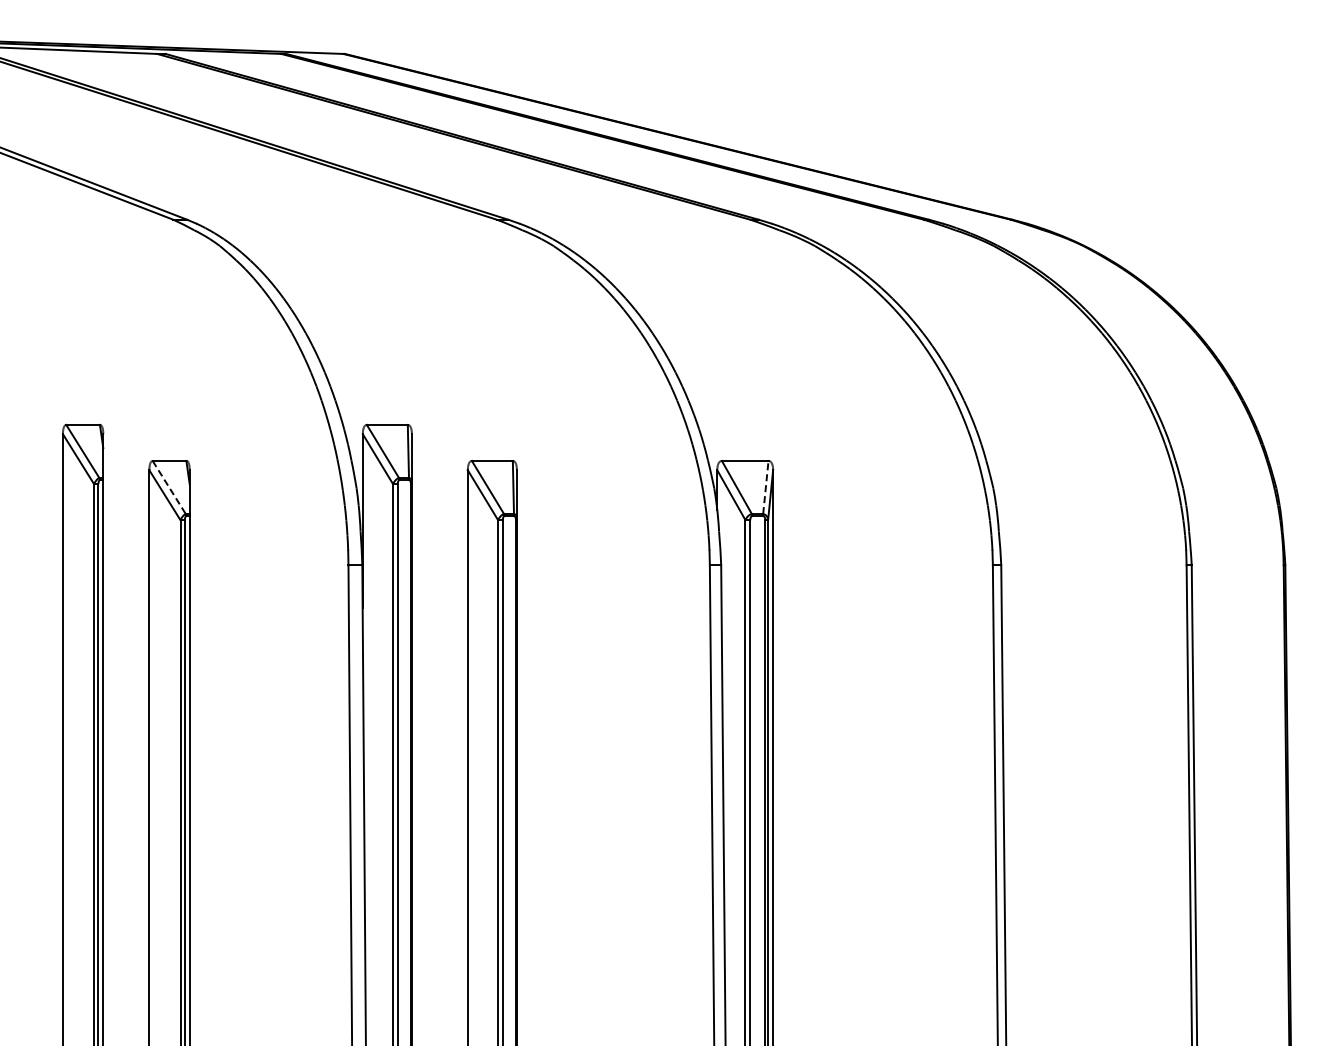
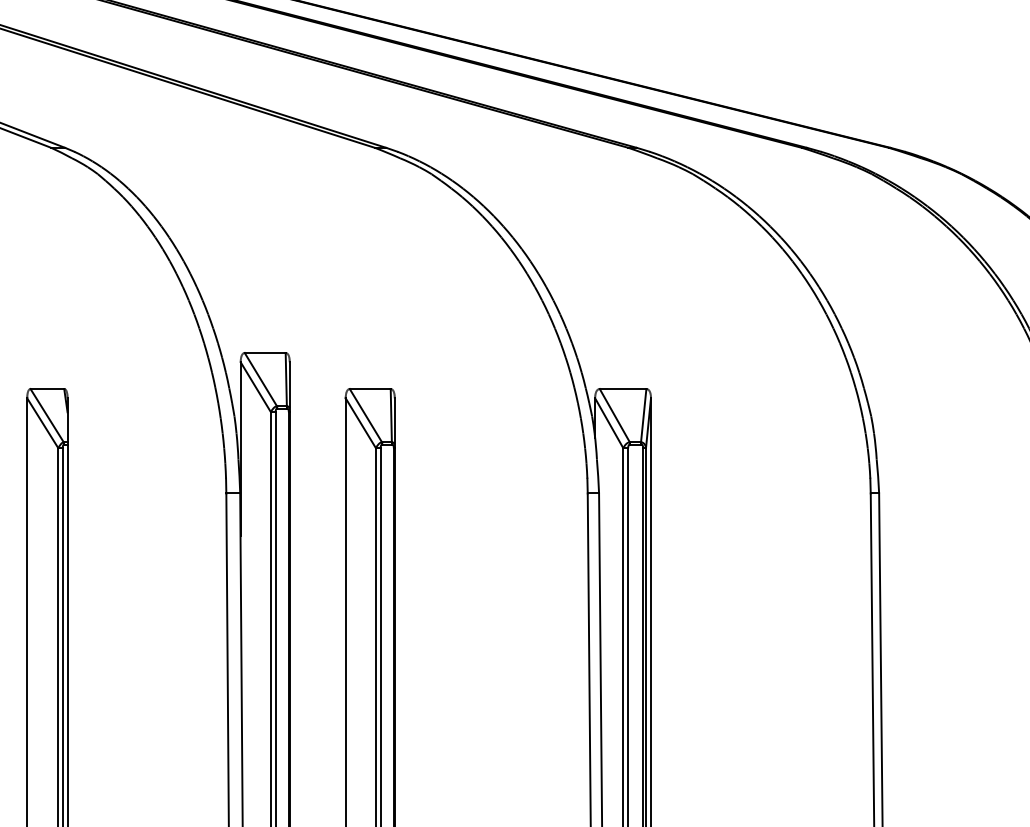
line: (169, 487) -> (47, 415), dashed -> solid
line: (765, 487) -> (643, 415), dashed -> solid

